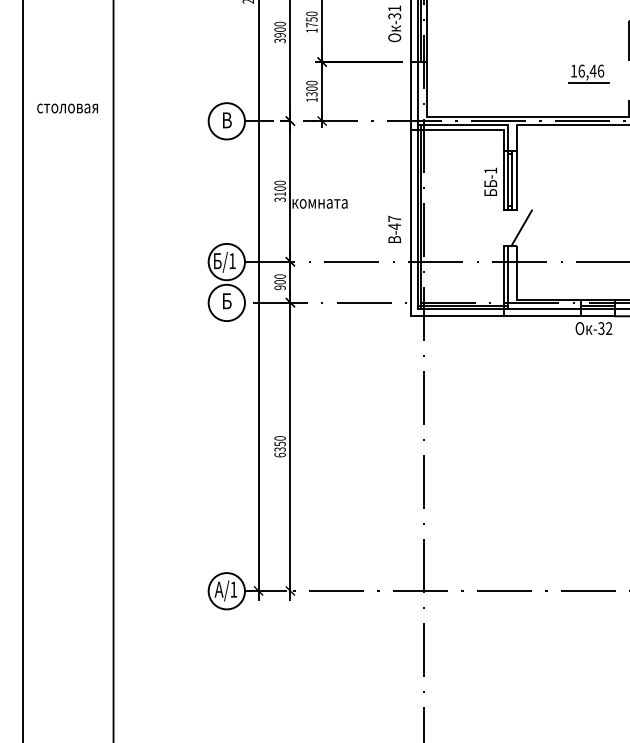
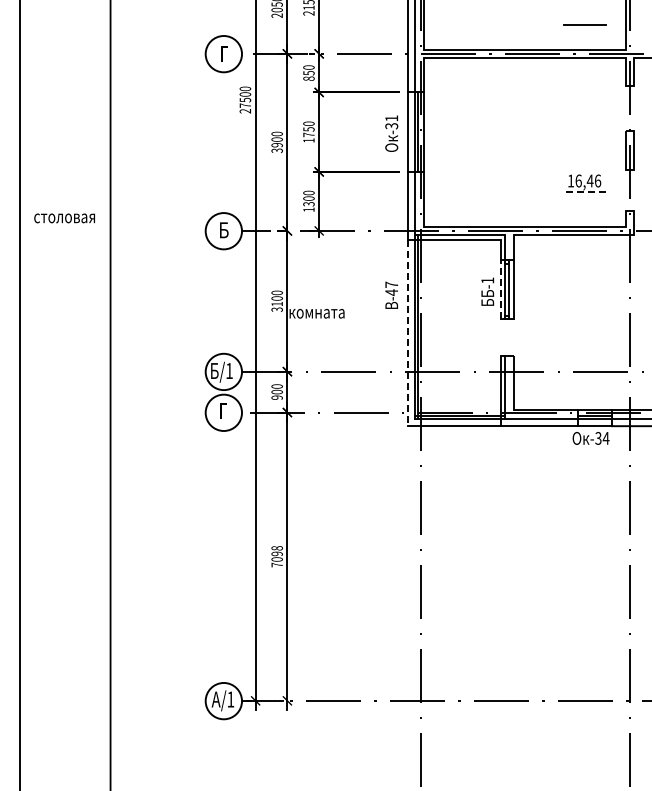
line: (588, 82) -> (585, 192), solid -> dashed
text: (229, 118) -> (226, 228), В -> Б
line: (503, 179) -> (500, 289), solid -> dashed
line: (410, 223) -> (407, 333), solid -> dashed
line: (521, 227) -> (518, 337), removed
text: (394, 228) -> (391, 294), moved
text: (227, 300) -> (224, 410), Б -> Г
text: (608, 328) -> (605, 438), -32 -> -34
text: (279, 446) -> (276, 556), 6350 -> 7098

